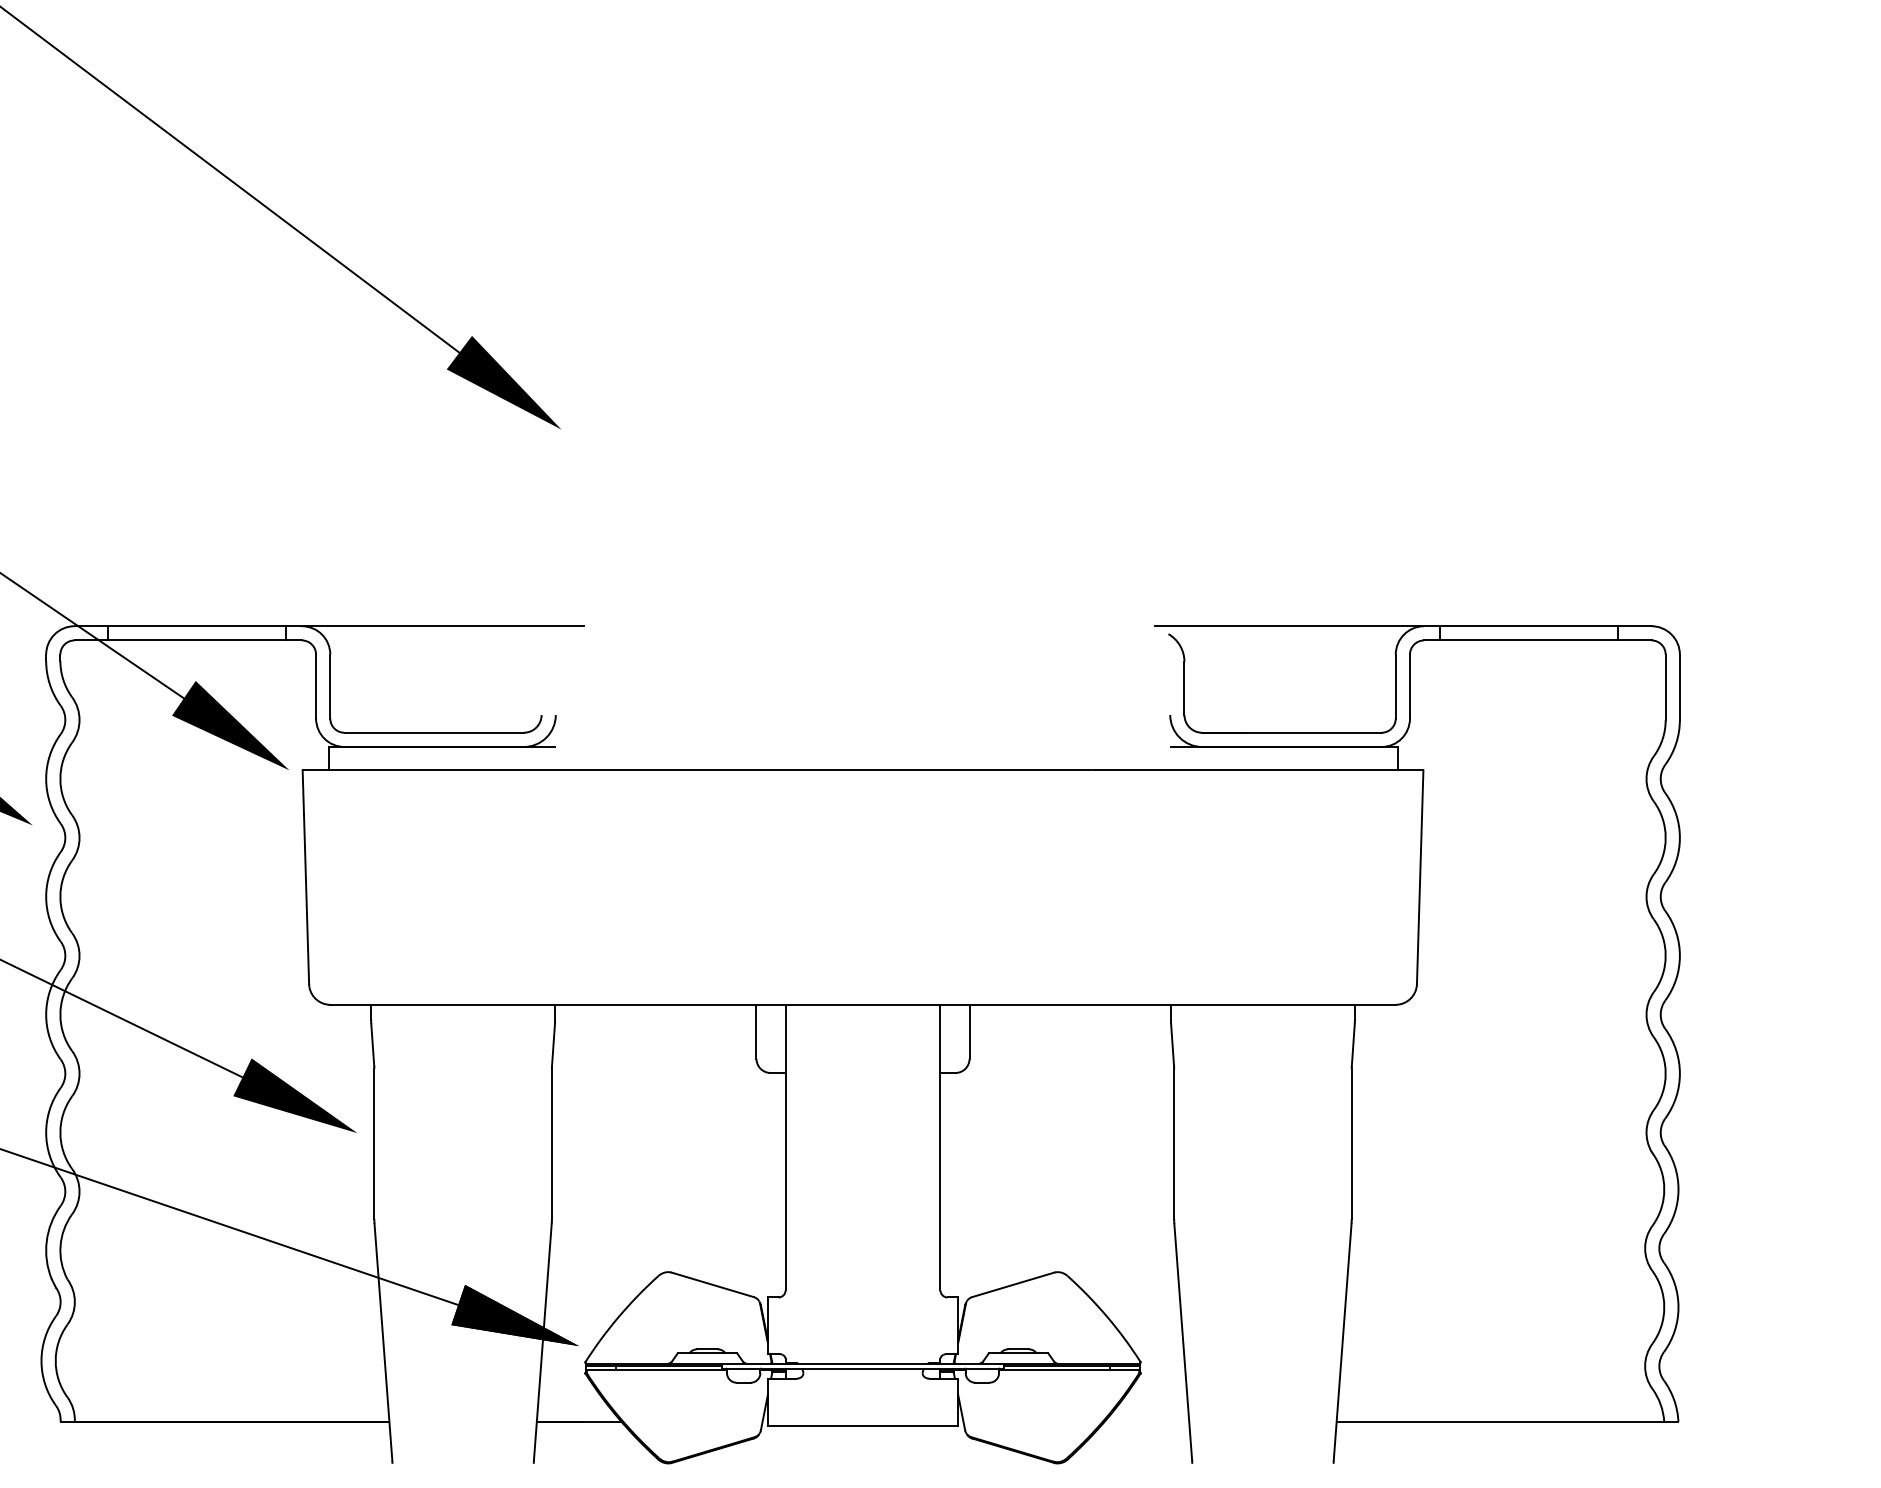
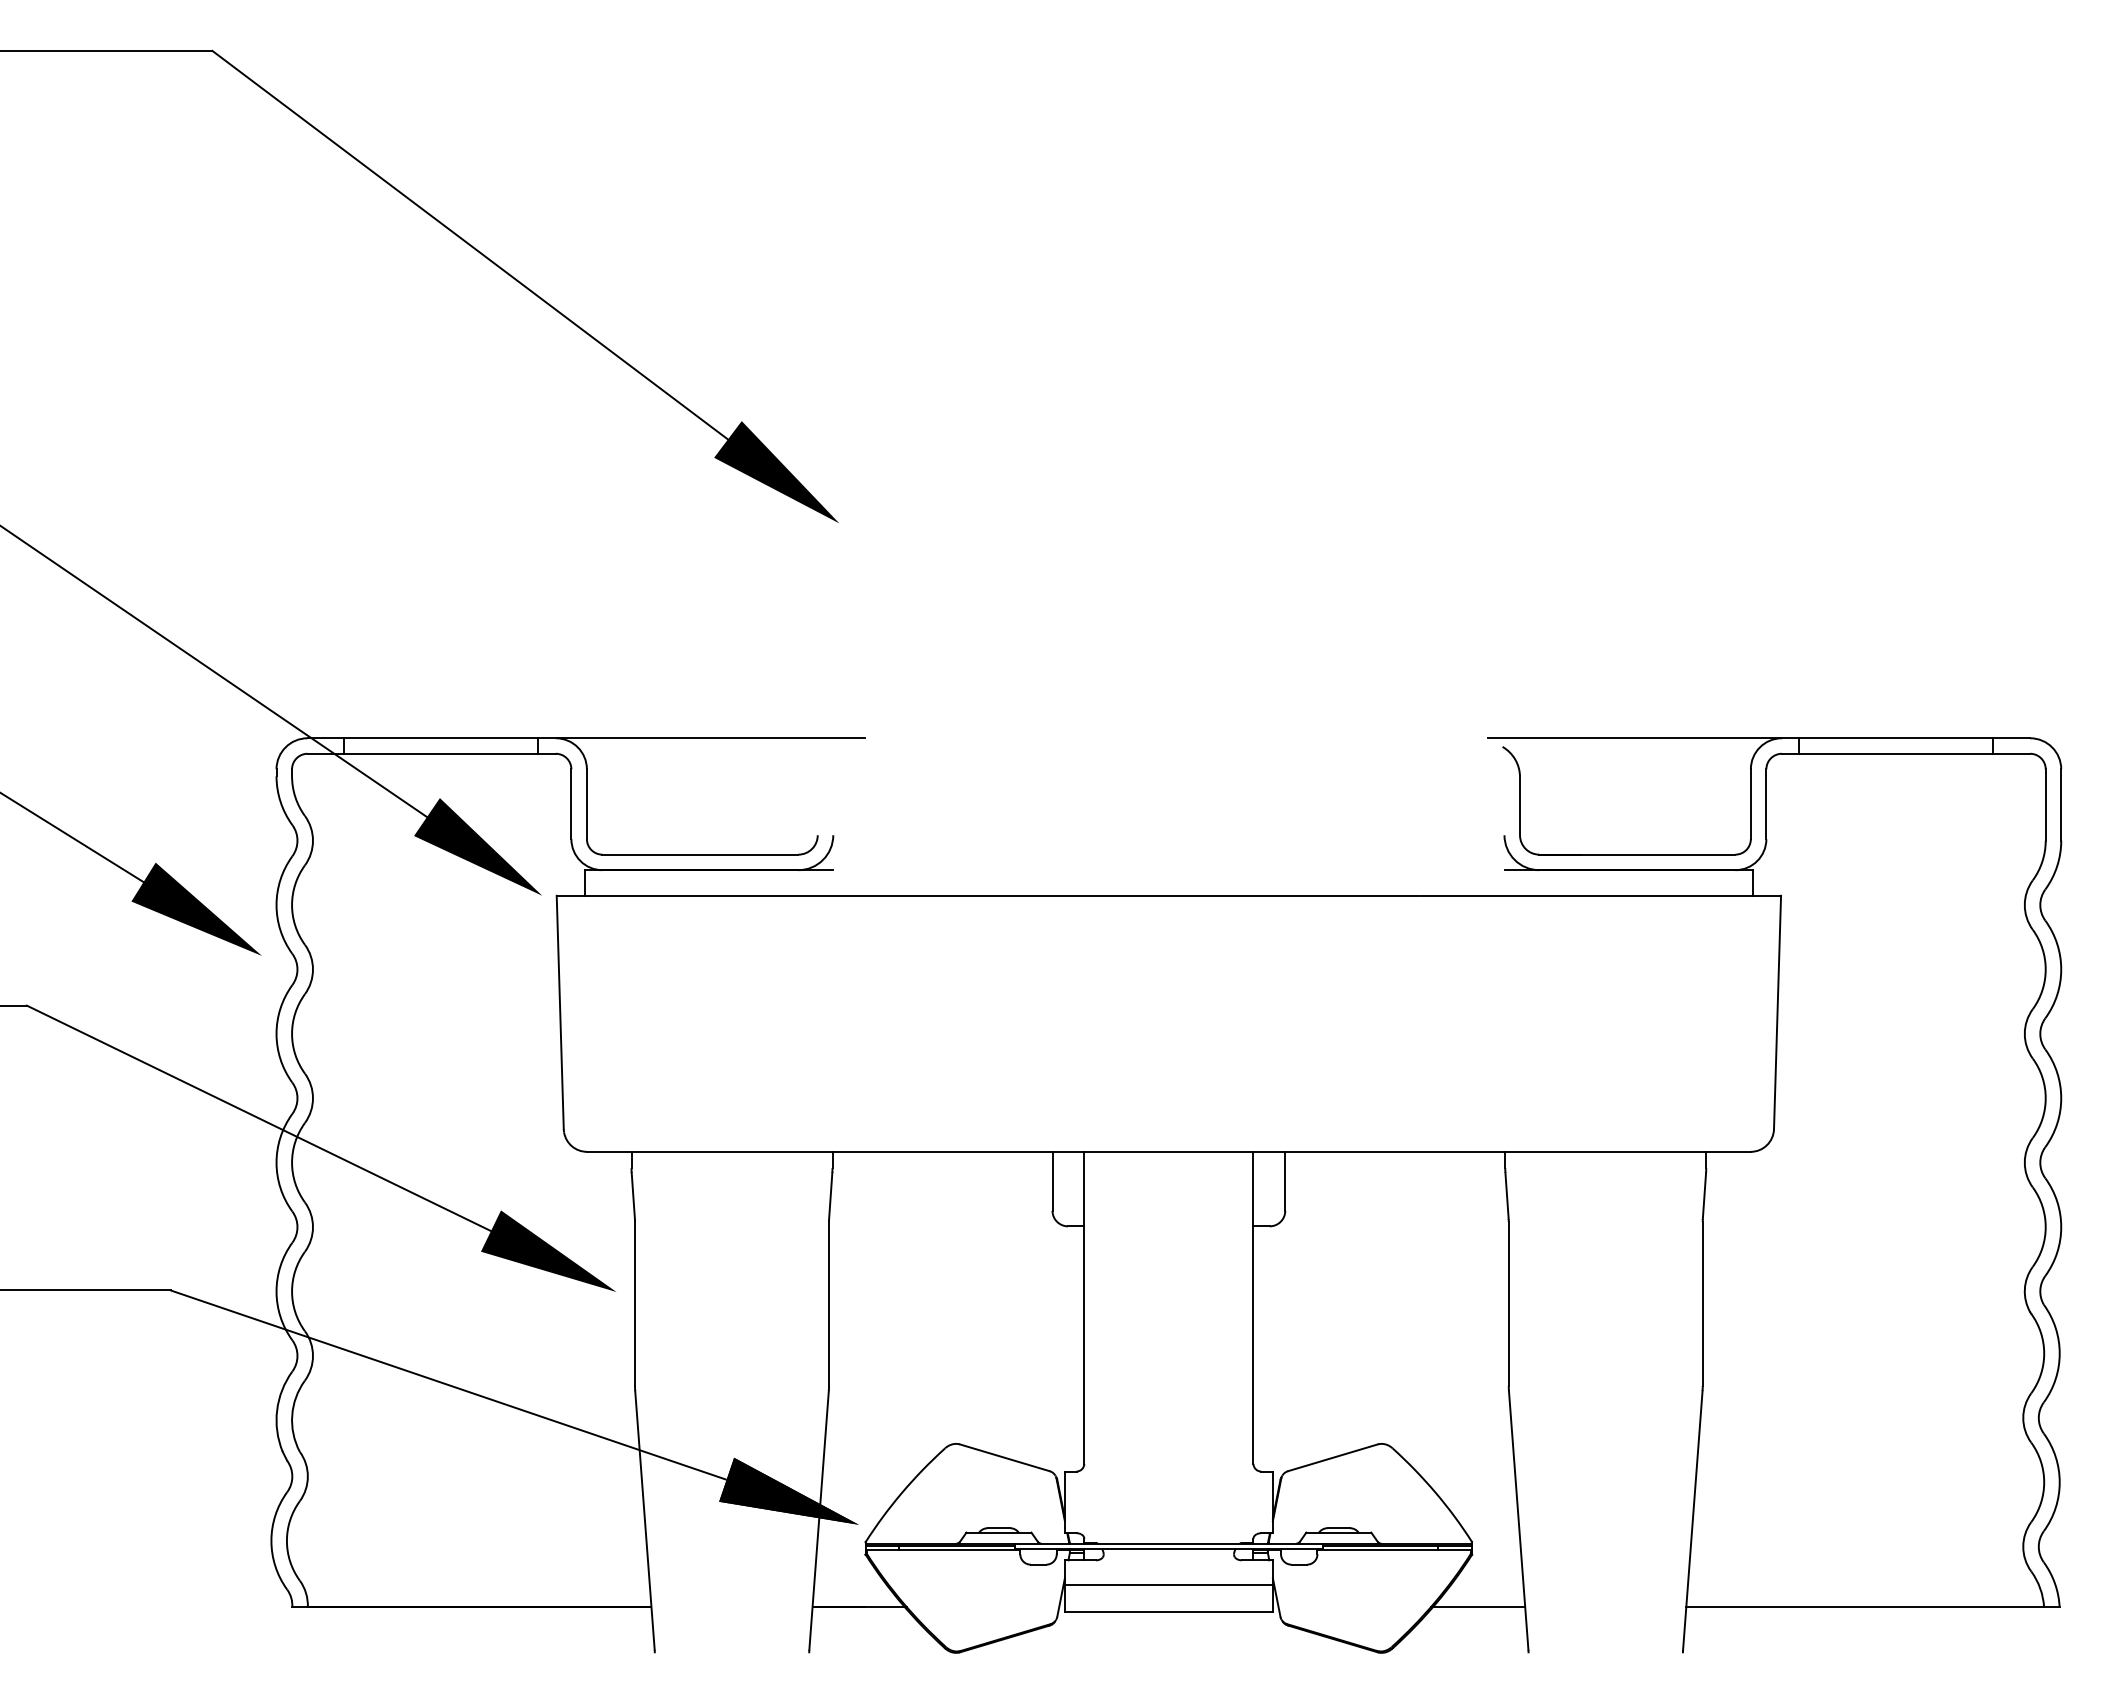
line: (862, 1401) -> (1168, 1585), added
line: (1145, 1421) -> (1477, 1607), added

